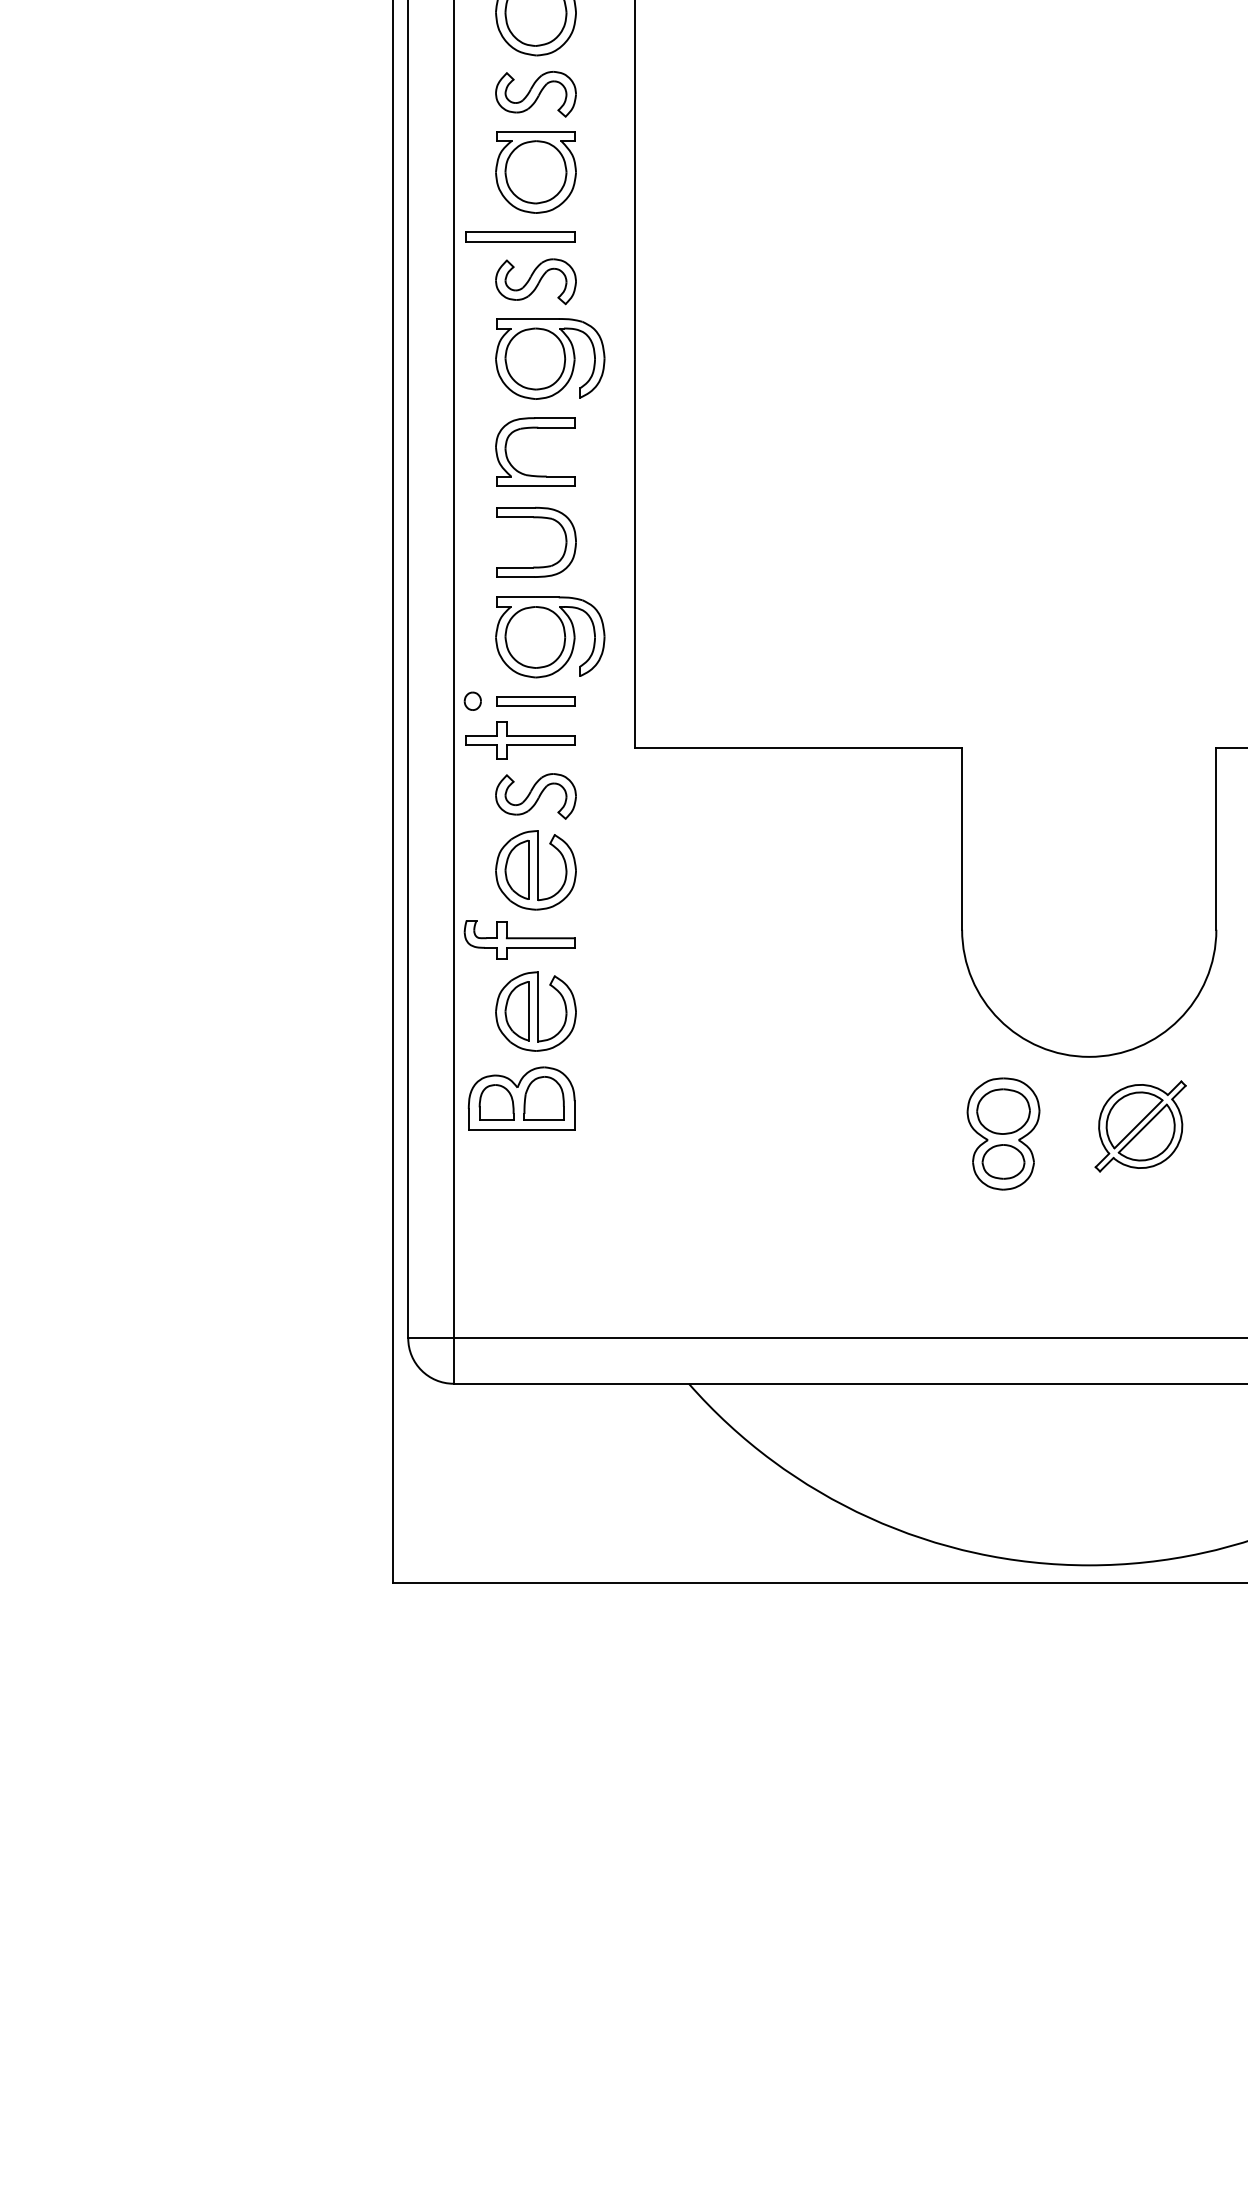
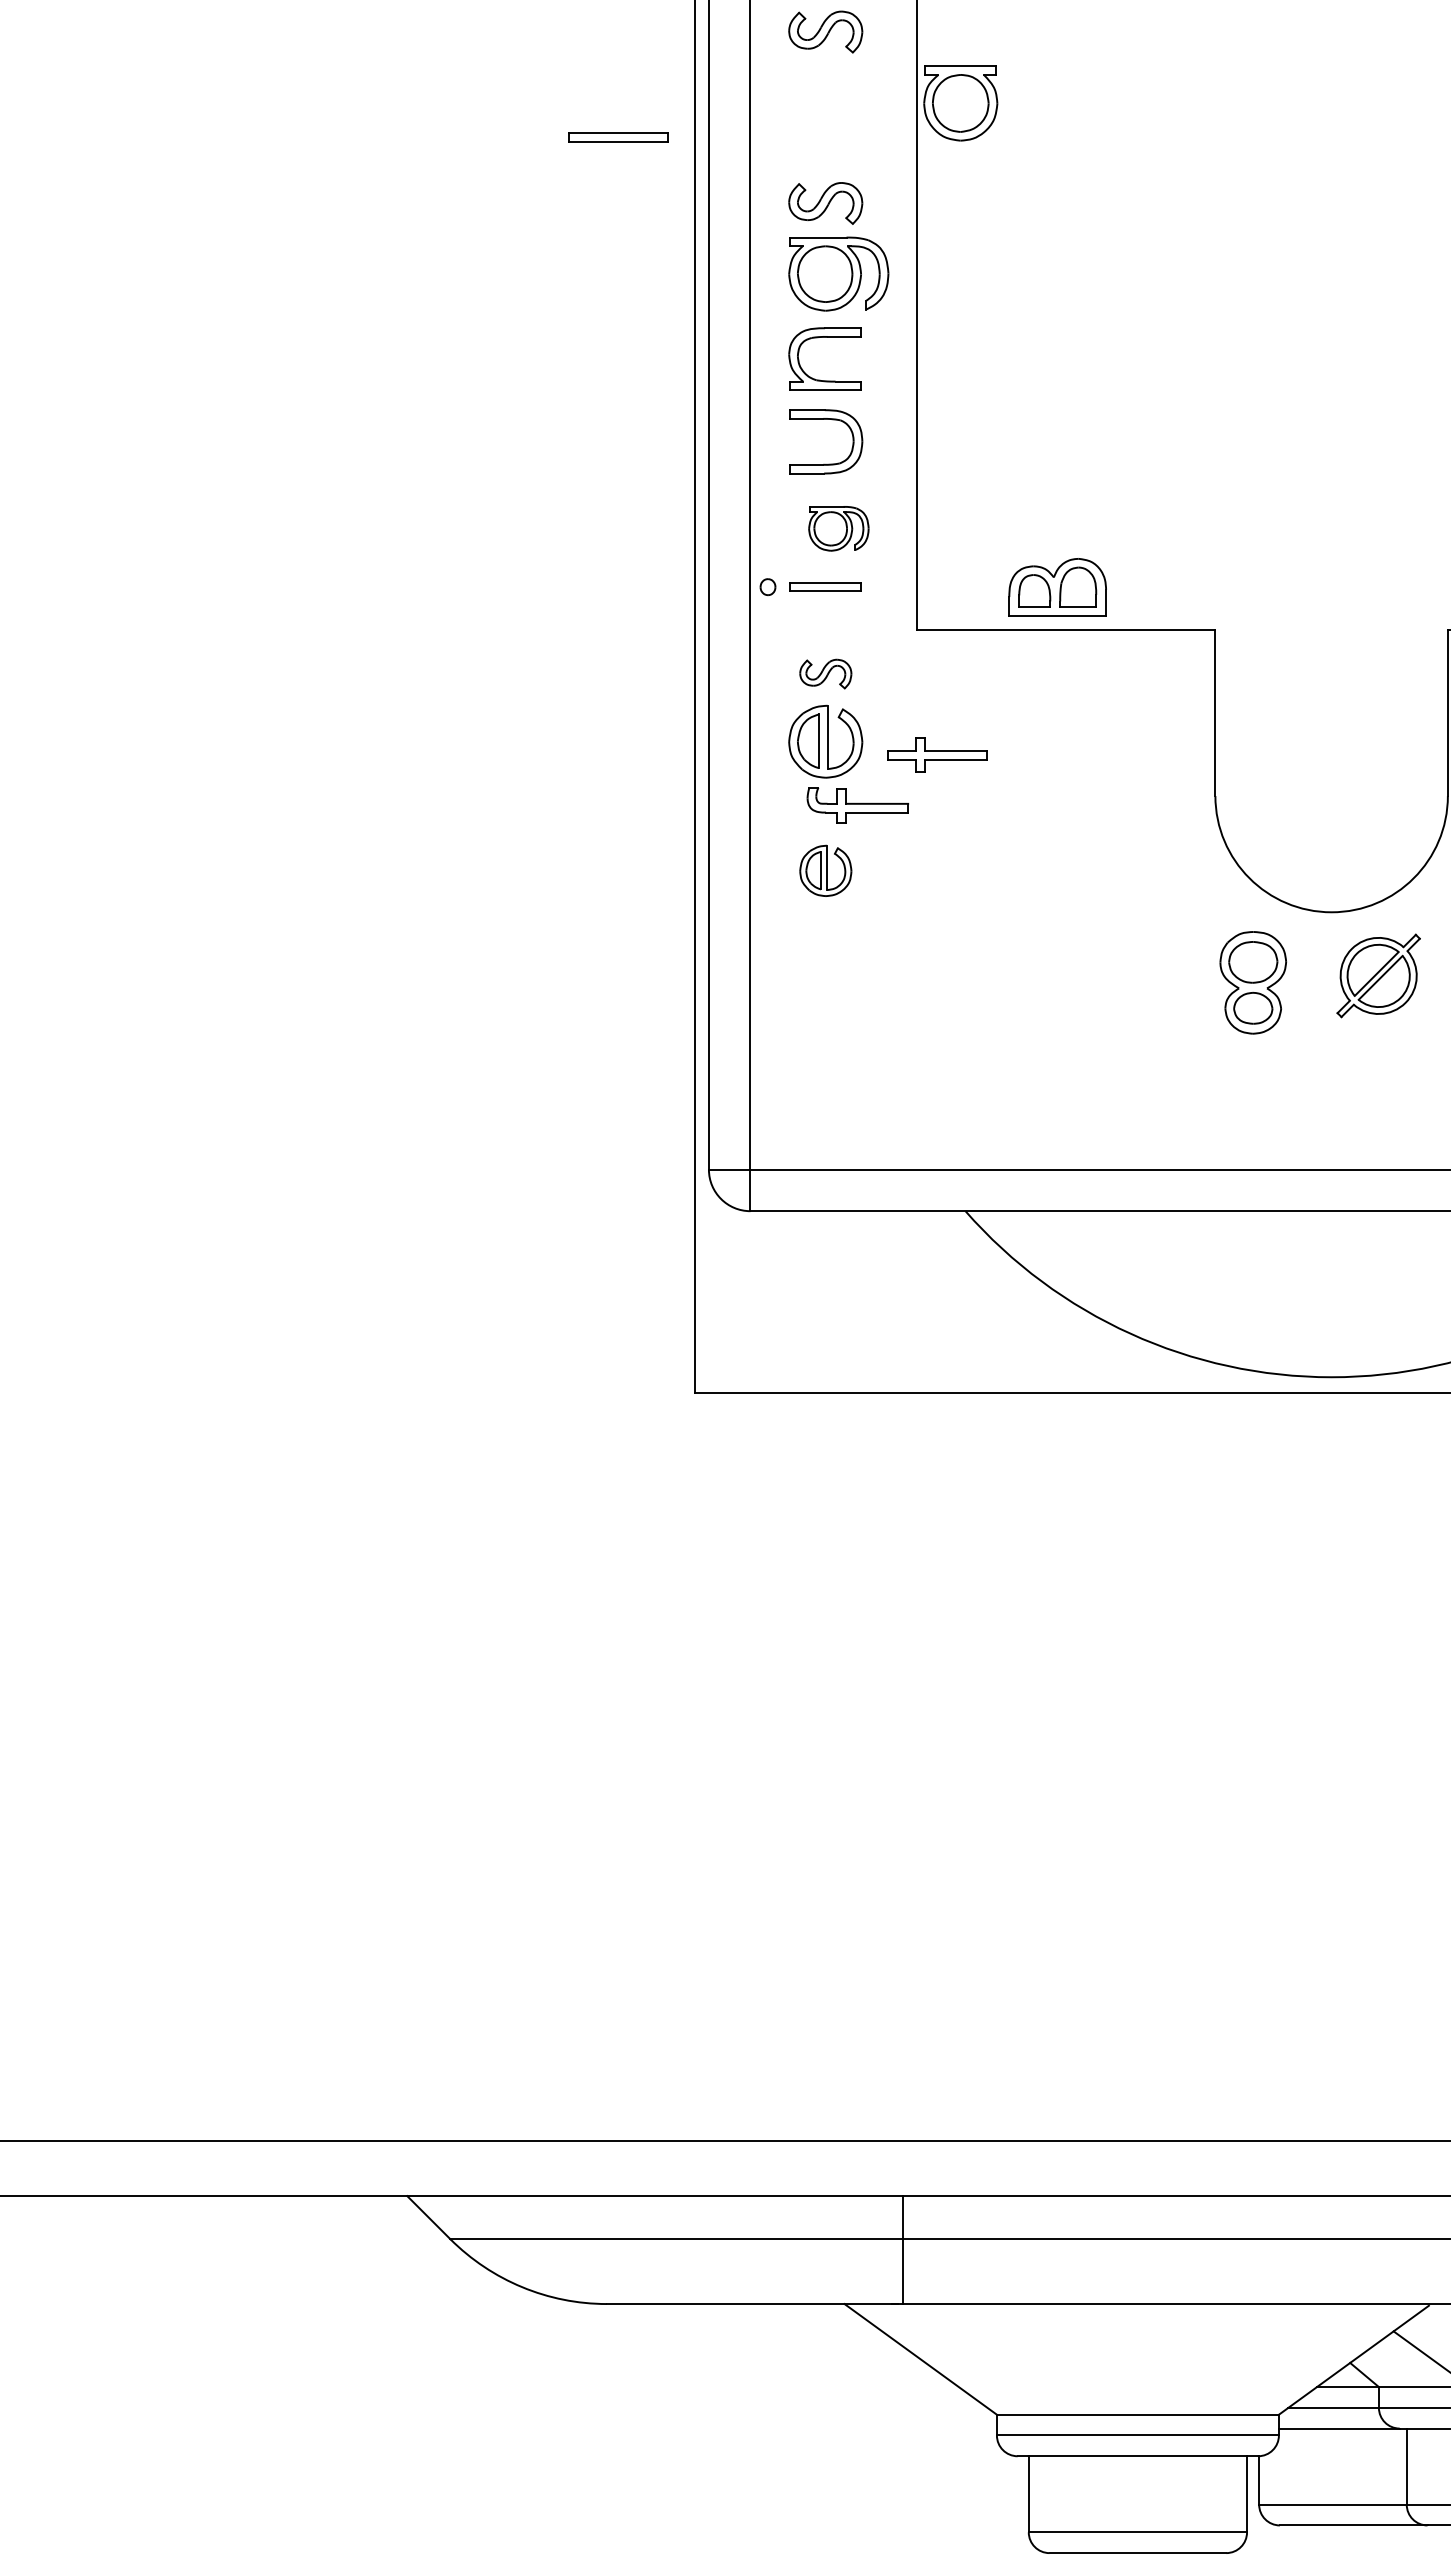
part: (535, 172) -> (960, 103), moved
part: (520, 236) -> (618, 137), moved
part: (549, 637) -> (838, 528), size x0.6
part: (520, 739) -> (937, 754), moved
part: (535, 795) -> (825, 673), size x0.7
part: (519, 940) -> (857, 805), moved
part: (535, 1011) -> (825, 870), size x0.7
part: (521, 1098) -> (1057, 587), moved

